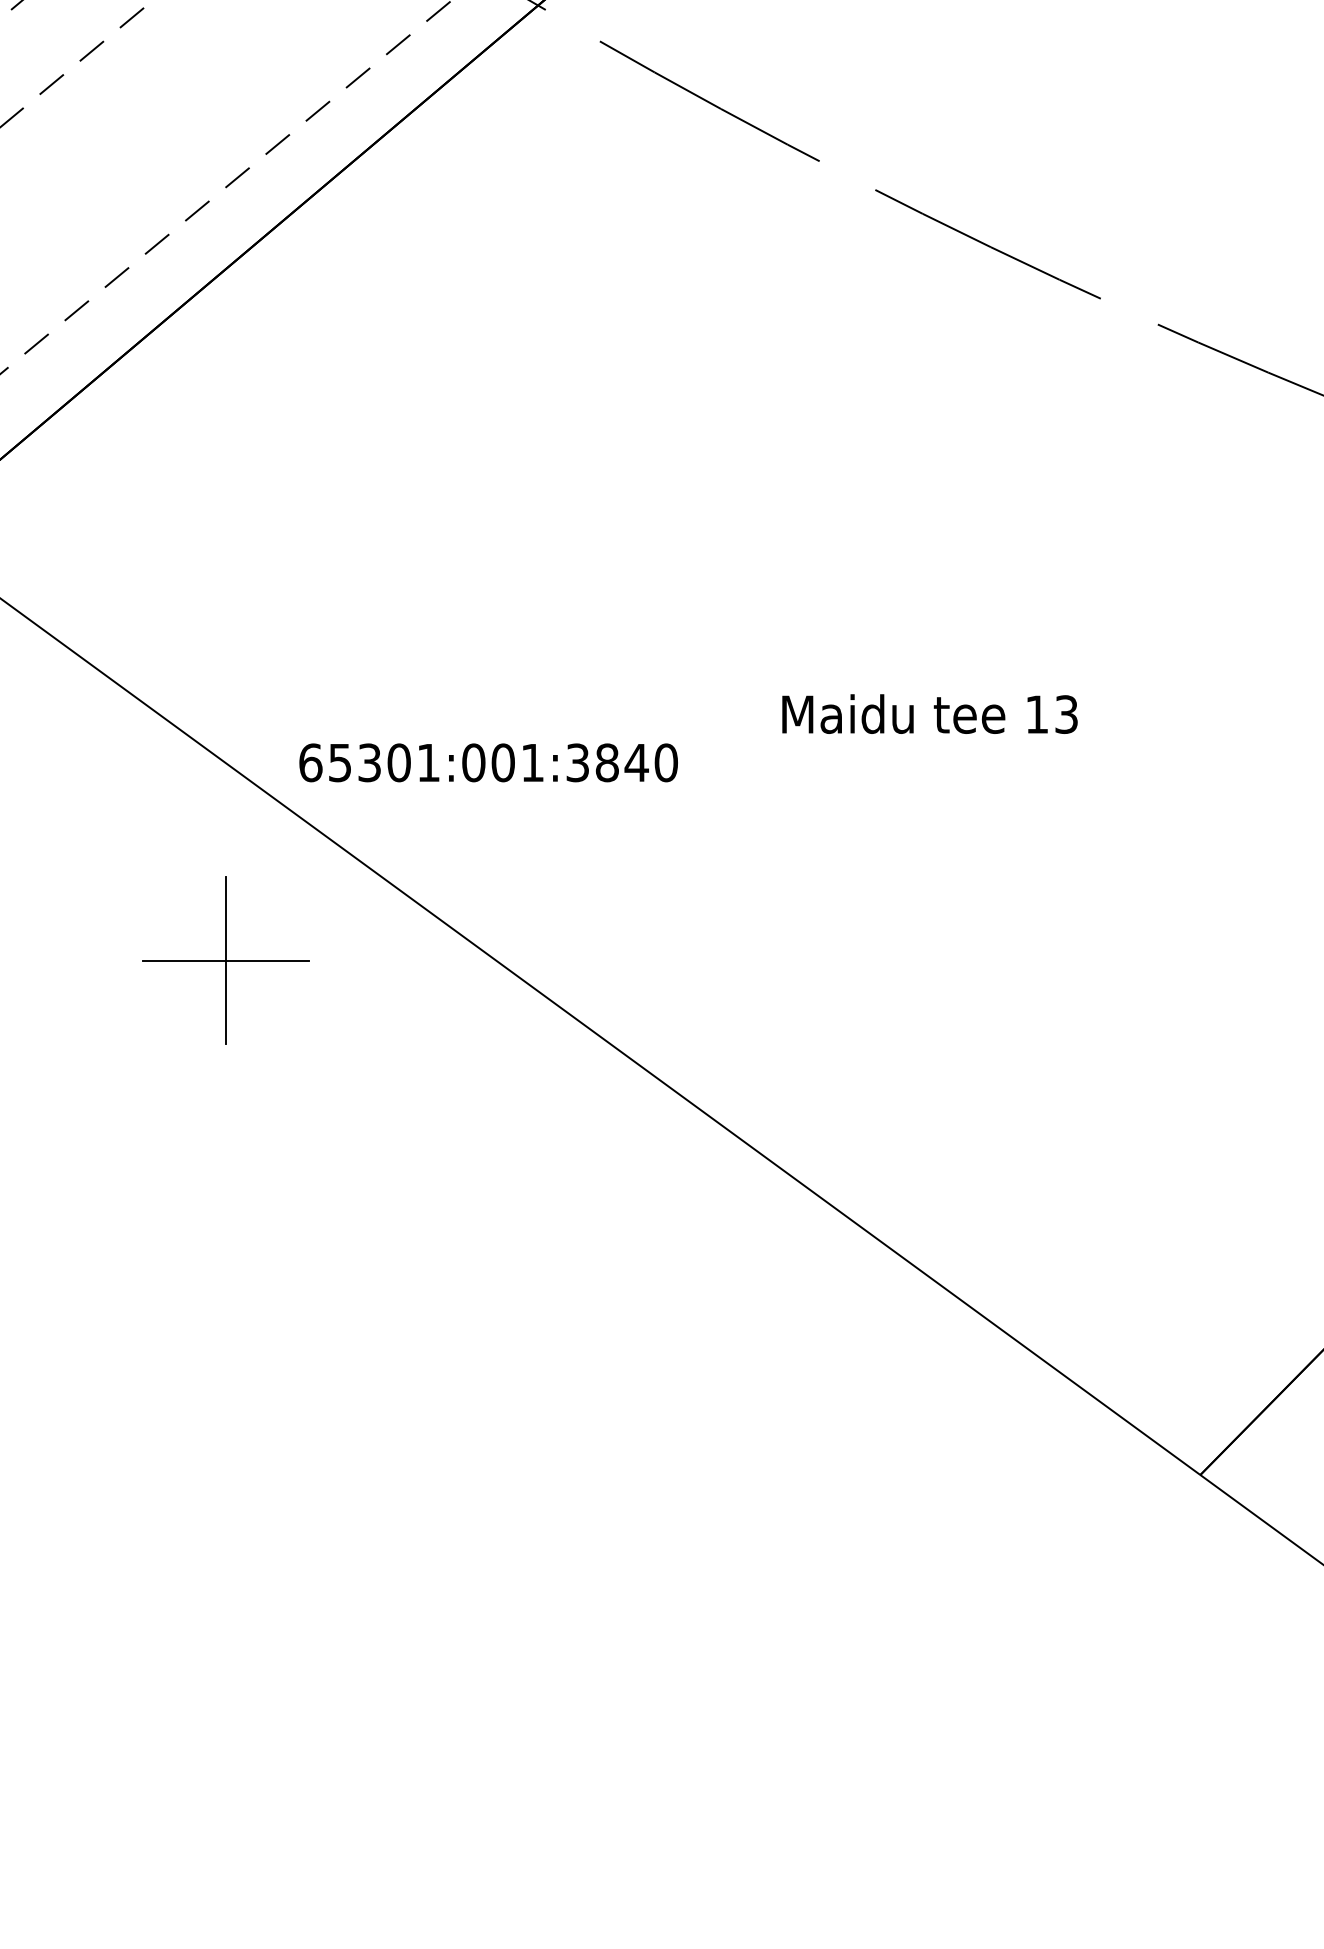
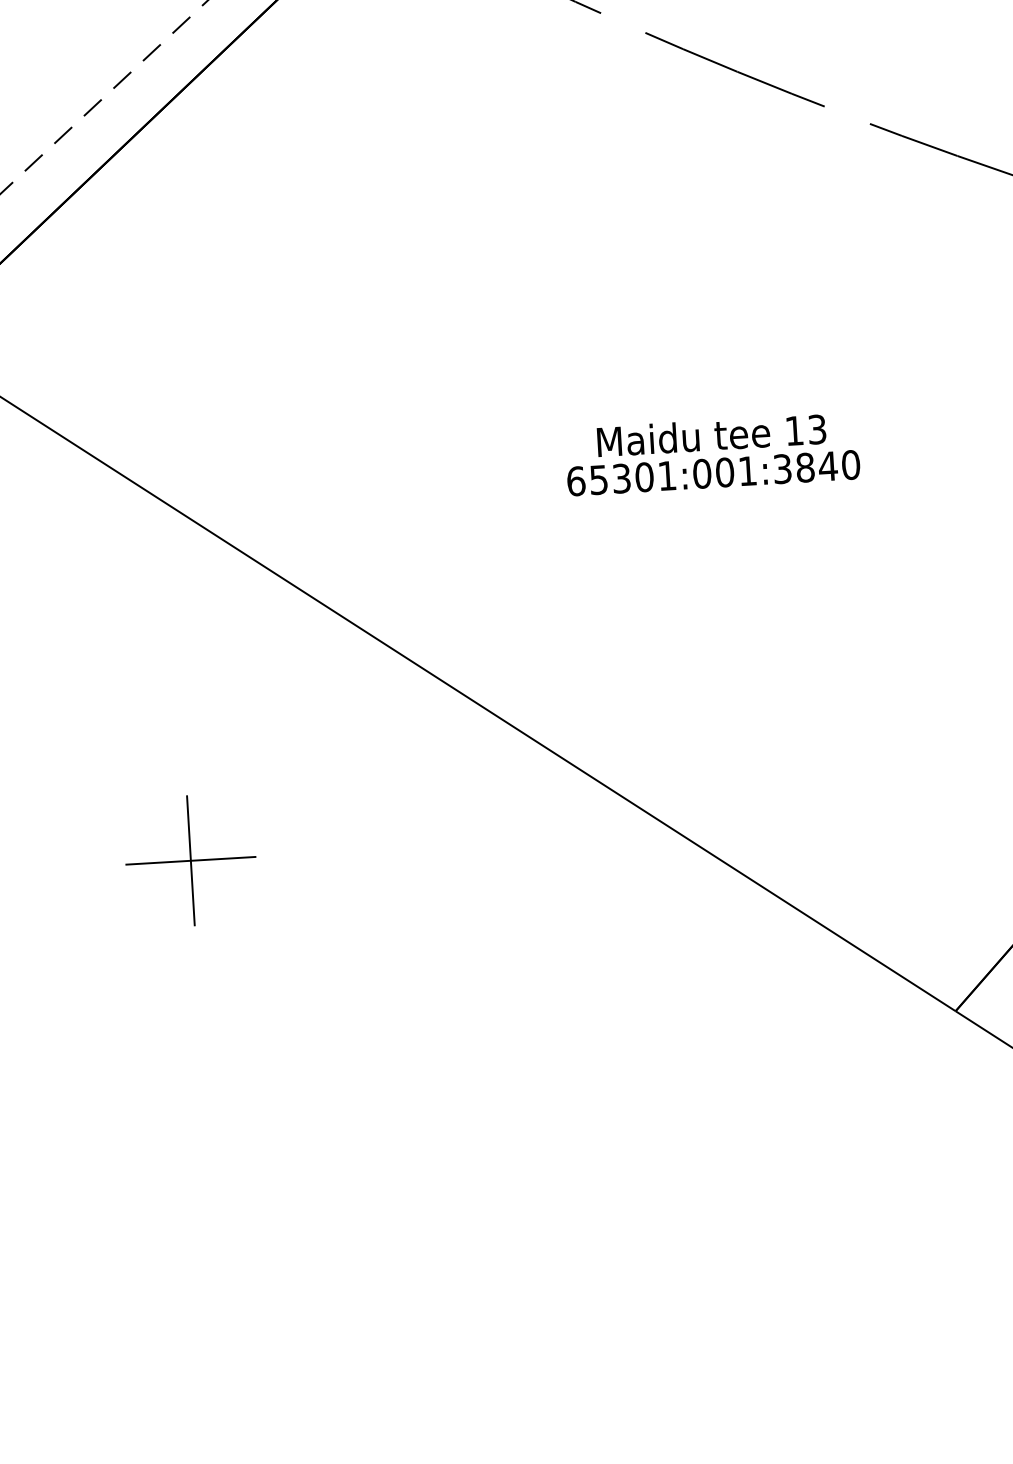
text: (488, 762) -> (713, 472), moved
part: (225, 960) -> (190, 860), moved

